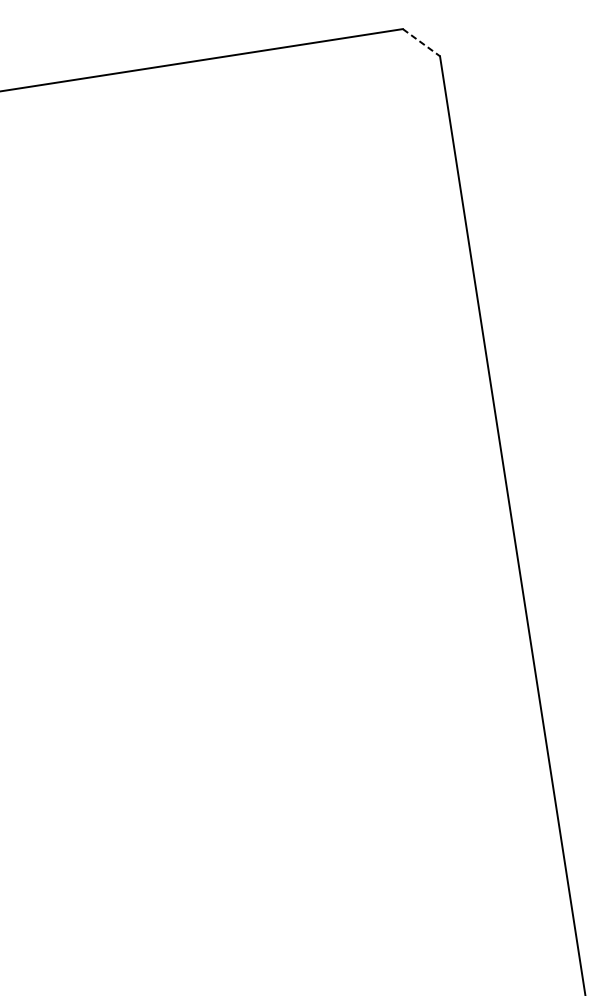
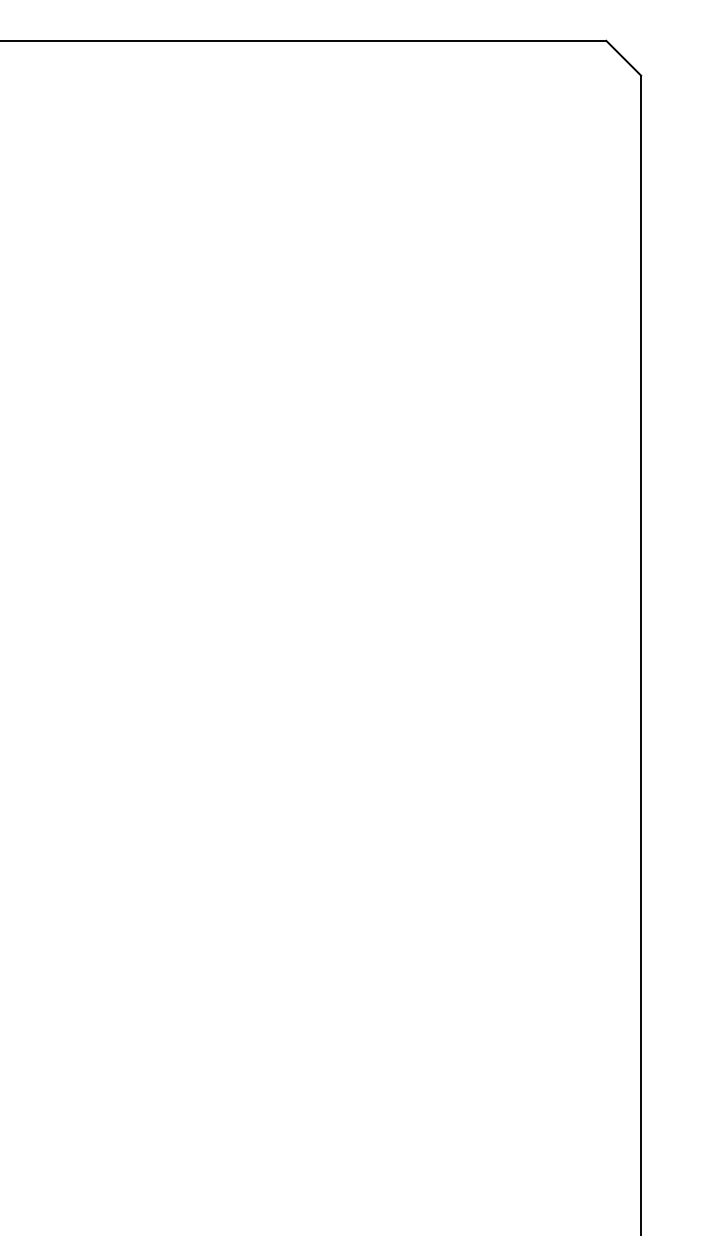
line: (421, 42) -> (623, 58), dashed -> solid

